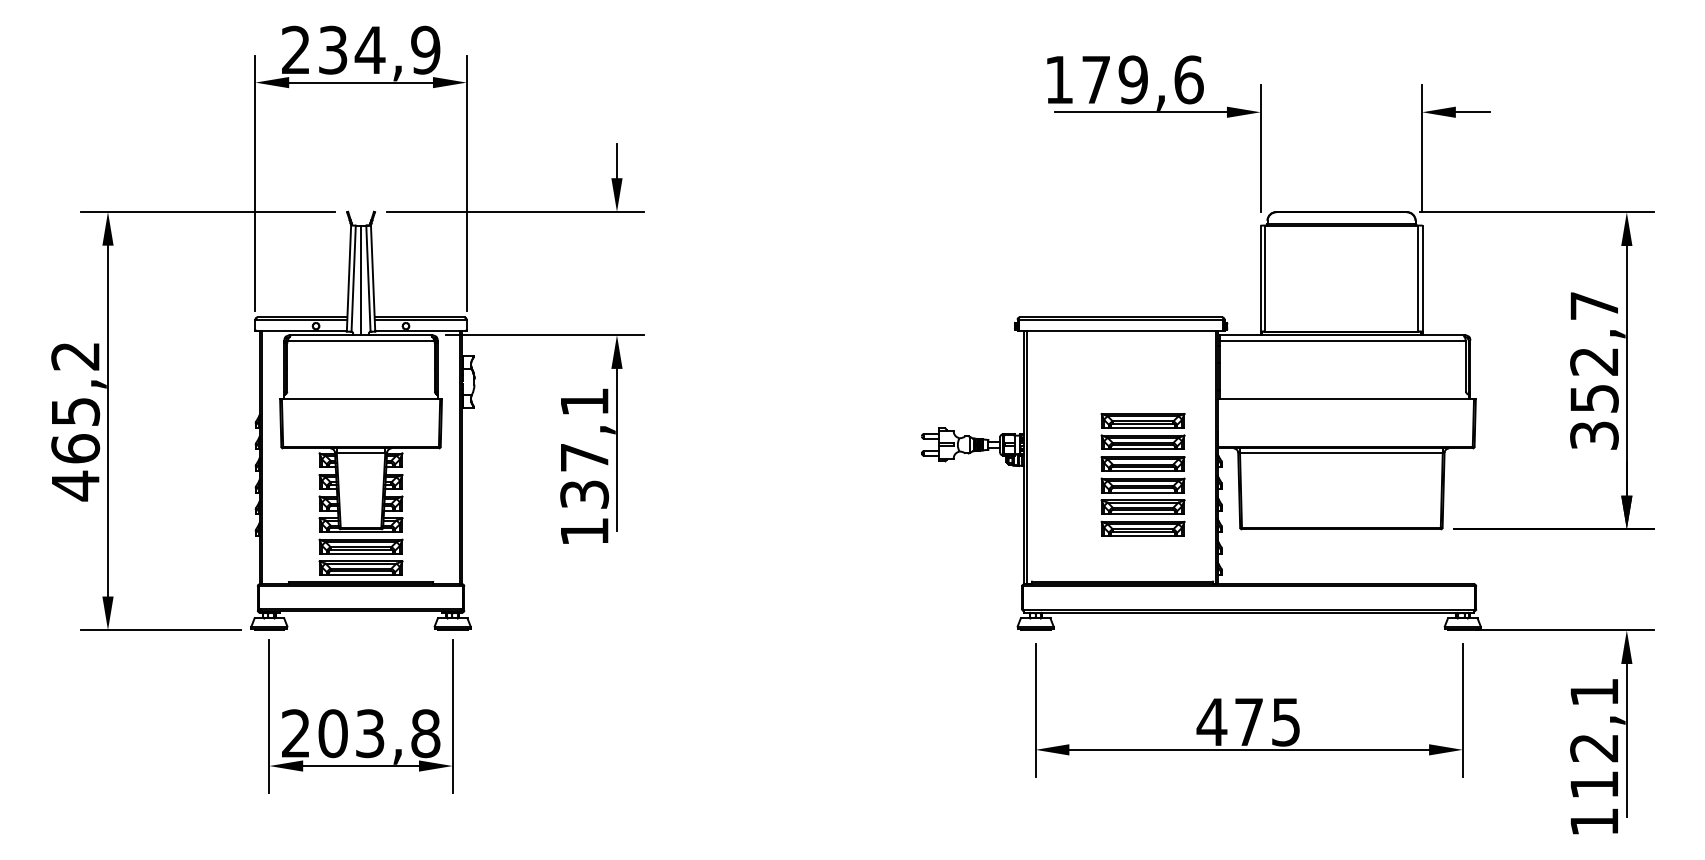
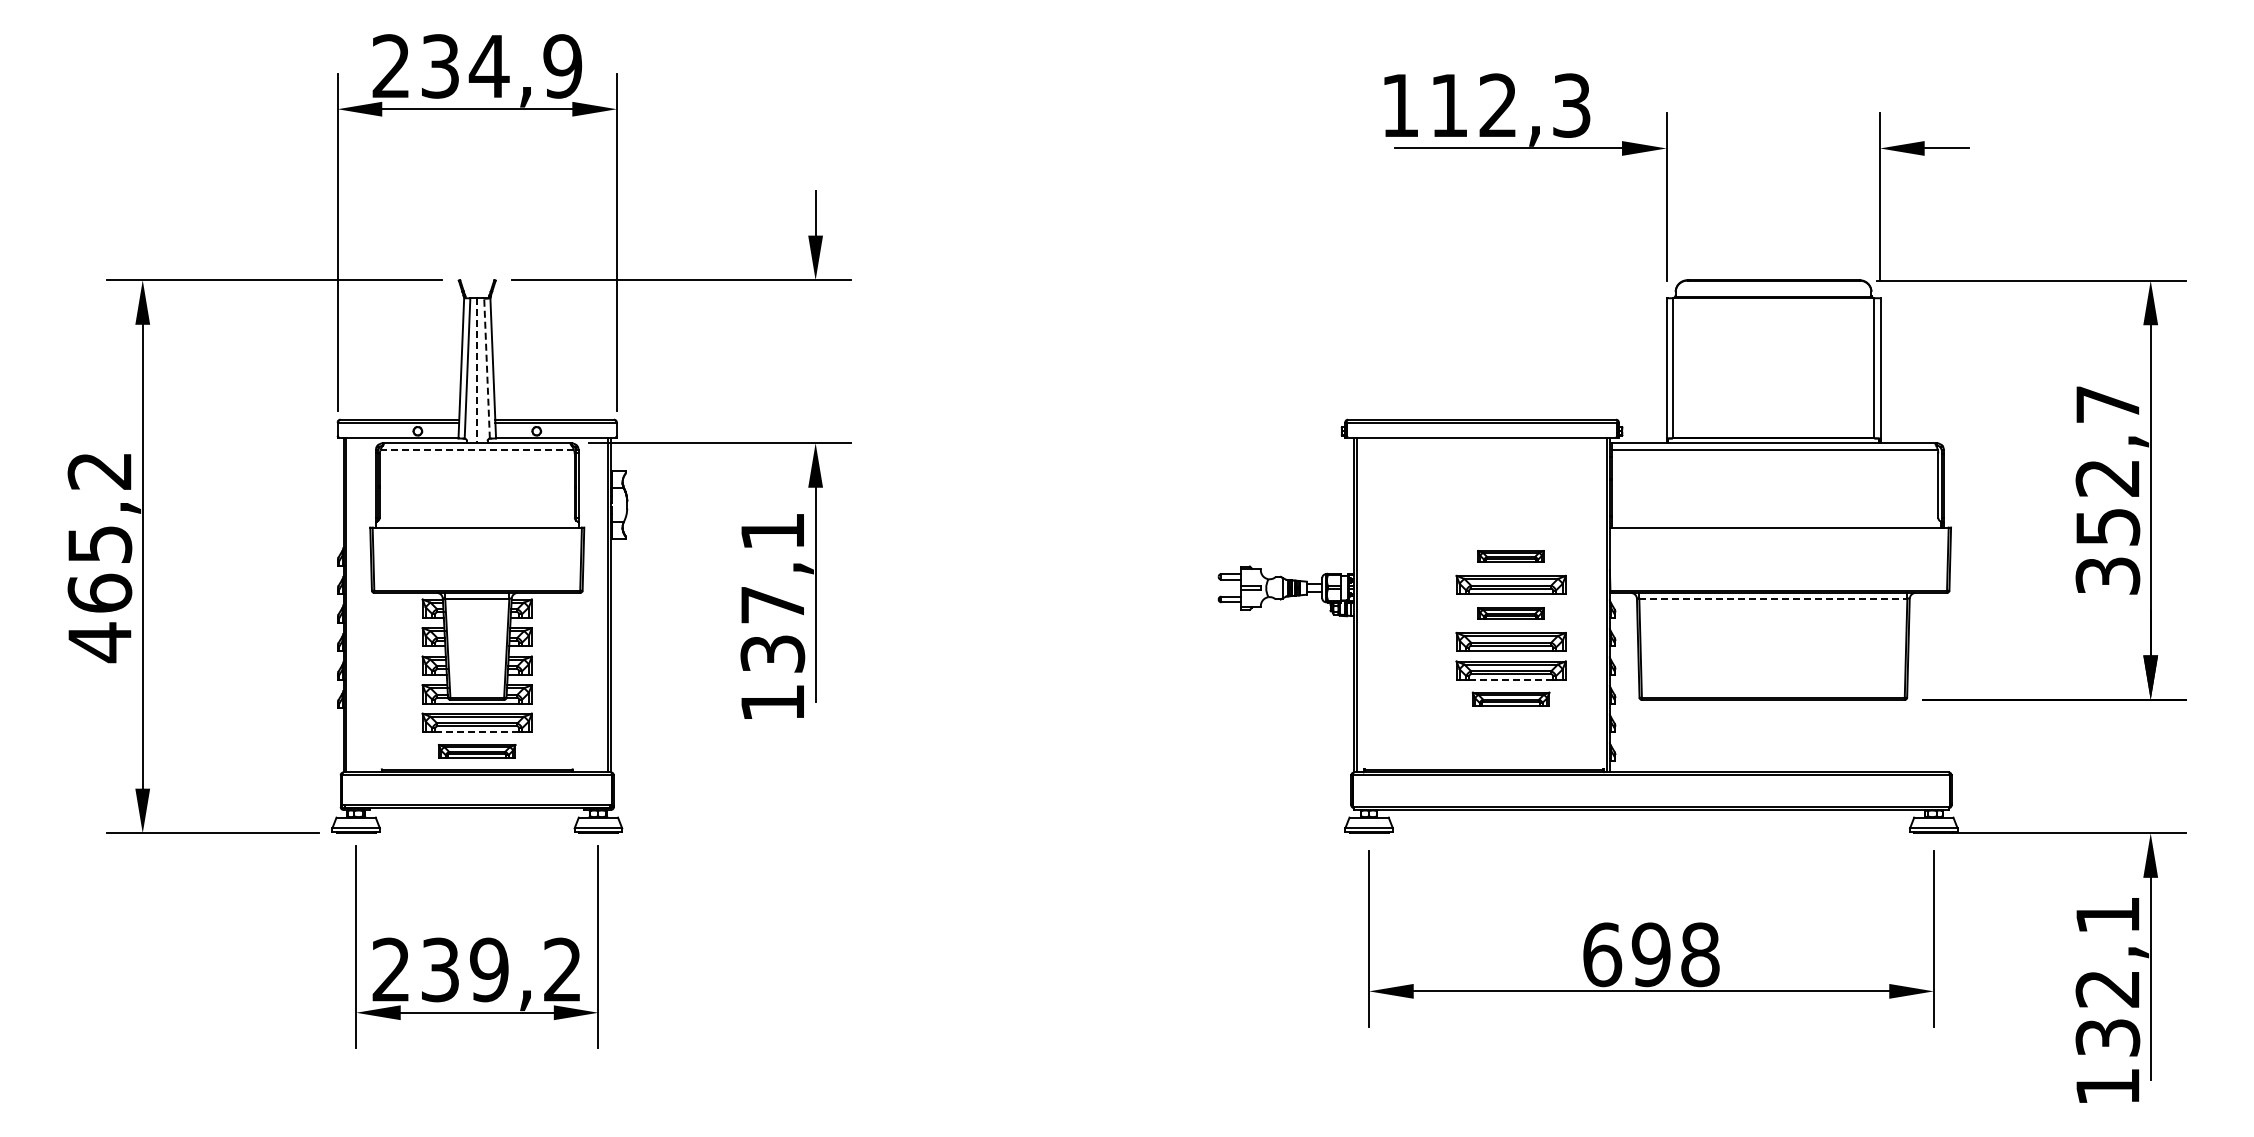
text: (1143, 79) -> (1511, 105), 179,6 -> 112,3
line: (368, 278) -> (487, 368), solid -> dashed
line: (361, 280) -> (477, 371), solid -> dashed
line: (361, 340) -> (477, 450), solid -> dashed
part: (1142, 420) -> (1510, 556), size x0.6
line: (1341, 452) -> (1773, 598), solid -> dashed
part: (1142, 464) -> (1510, 613), size x0.6
line: (1143, 513) -> (1511, 679), solid -> dashed
part: (1142, 528) -> (1510, 698), size x0.7
line: (361, 554) -> (477, 732), solid -> dashed
part: (360, 568) -> (476, 751), size x0.7
text: (1248, 721) -> (1650, 954), 475 -> 698
text: (379, 733) -> (501, 969), 203,8 -> 239,2
text: (1594, 784) -> (2107, 1037), 112,1 -> 132,1

